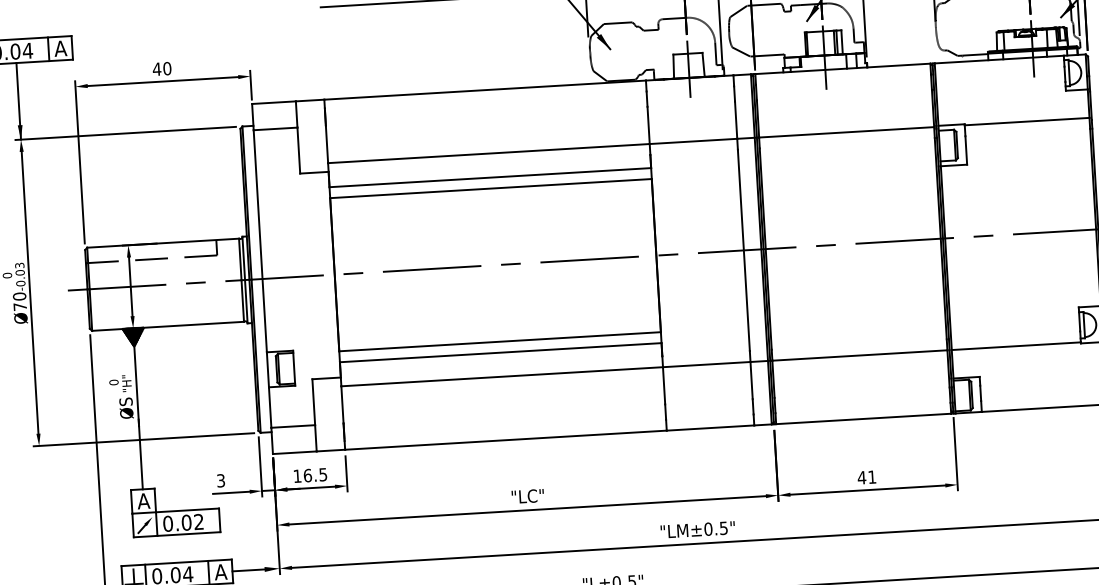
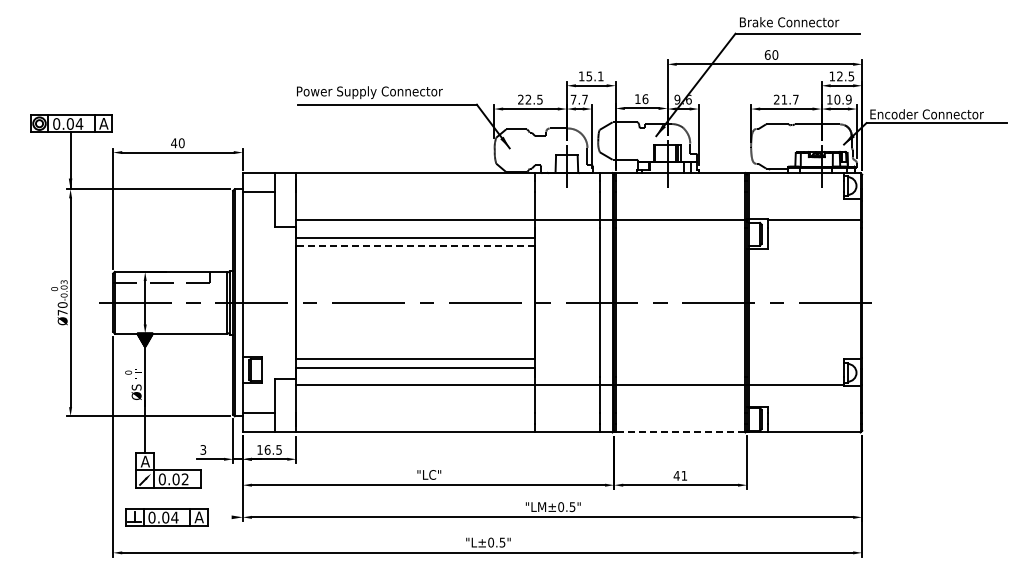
line: (491, 189) -> (415, 246), solid -> dashed
line: (863, 419) -> (680, 432), solid -> dashed
line: (250, 570) -> (221, 517), removed

